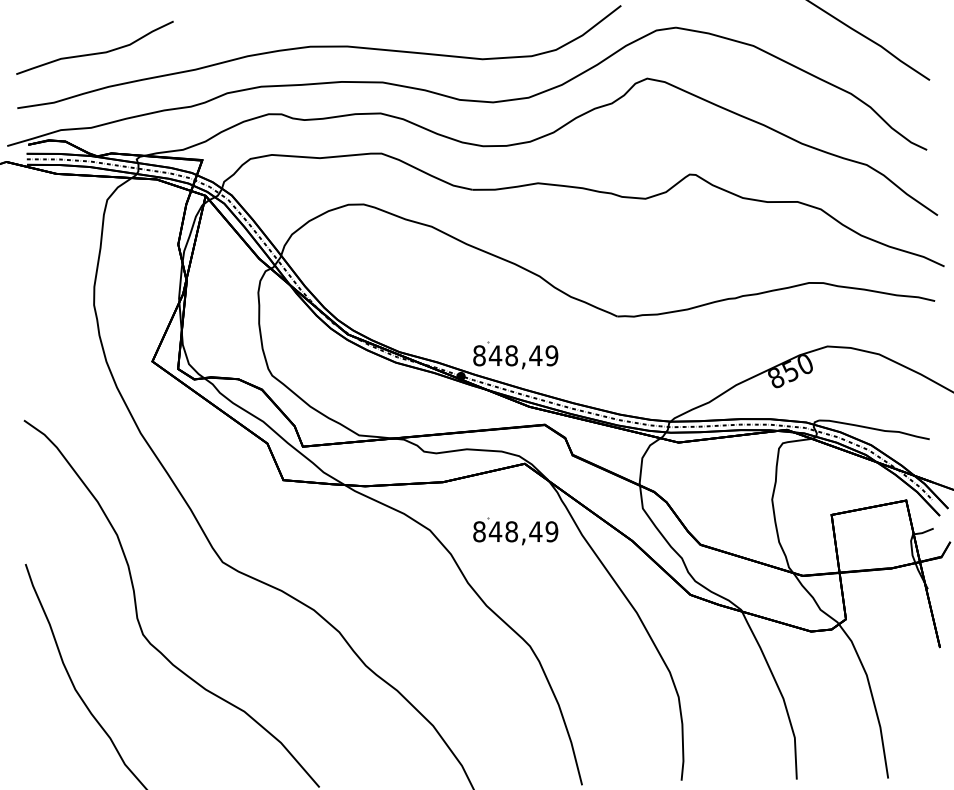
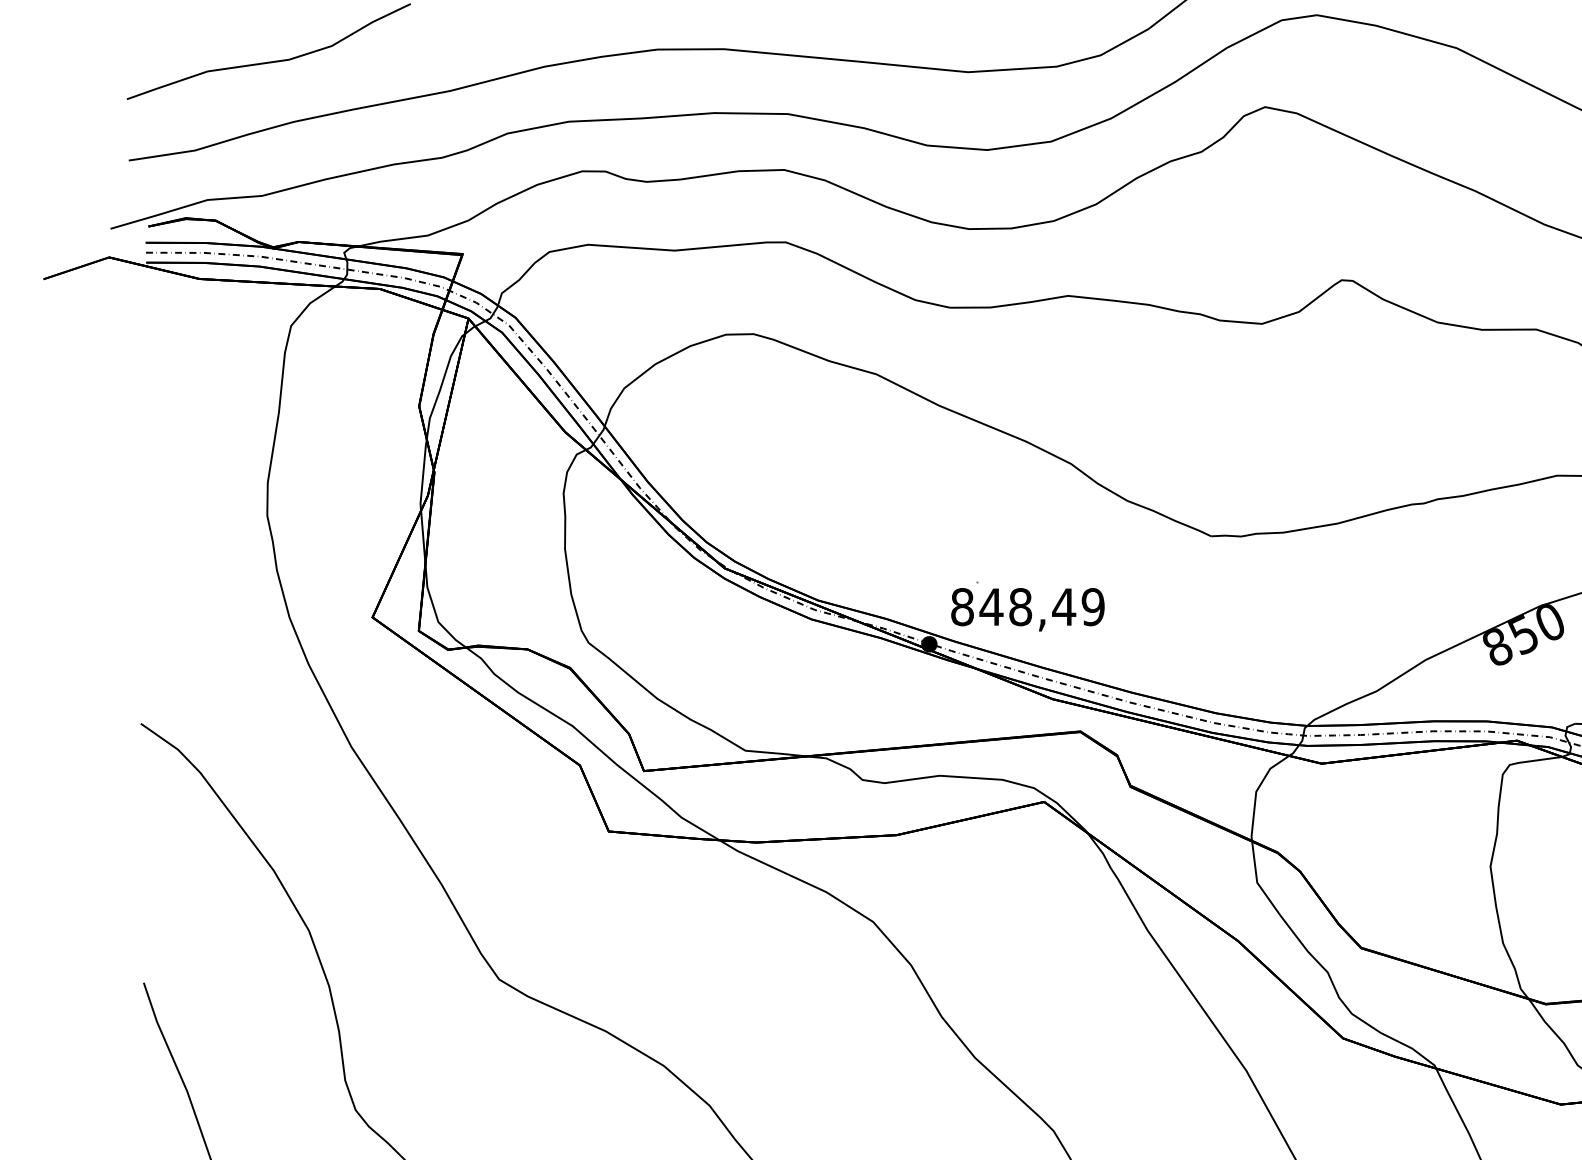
part: (515, 531) -> (1027, 924), removed

